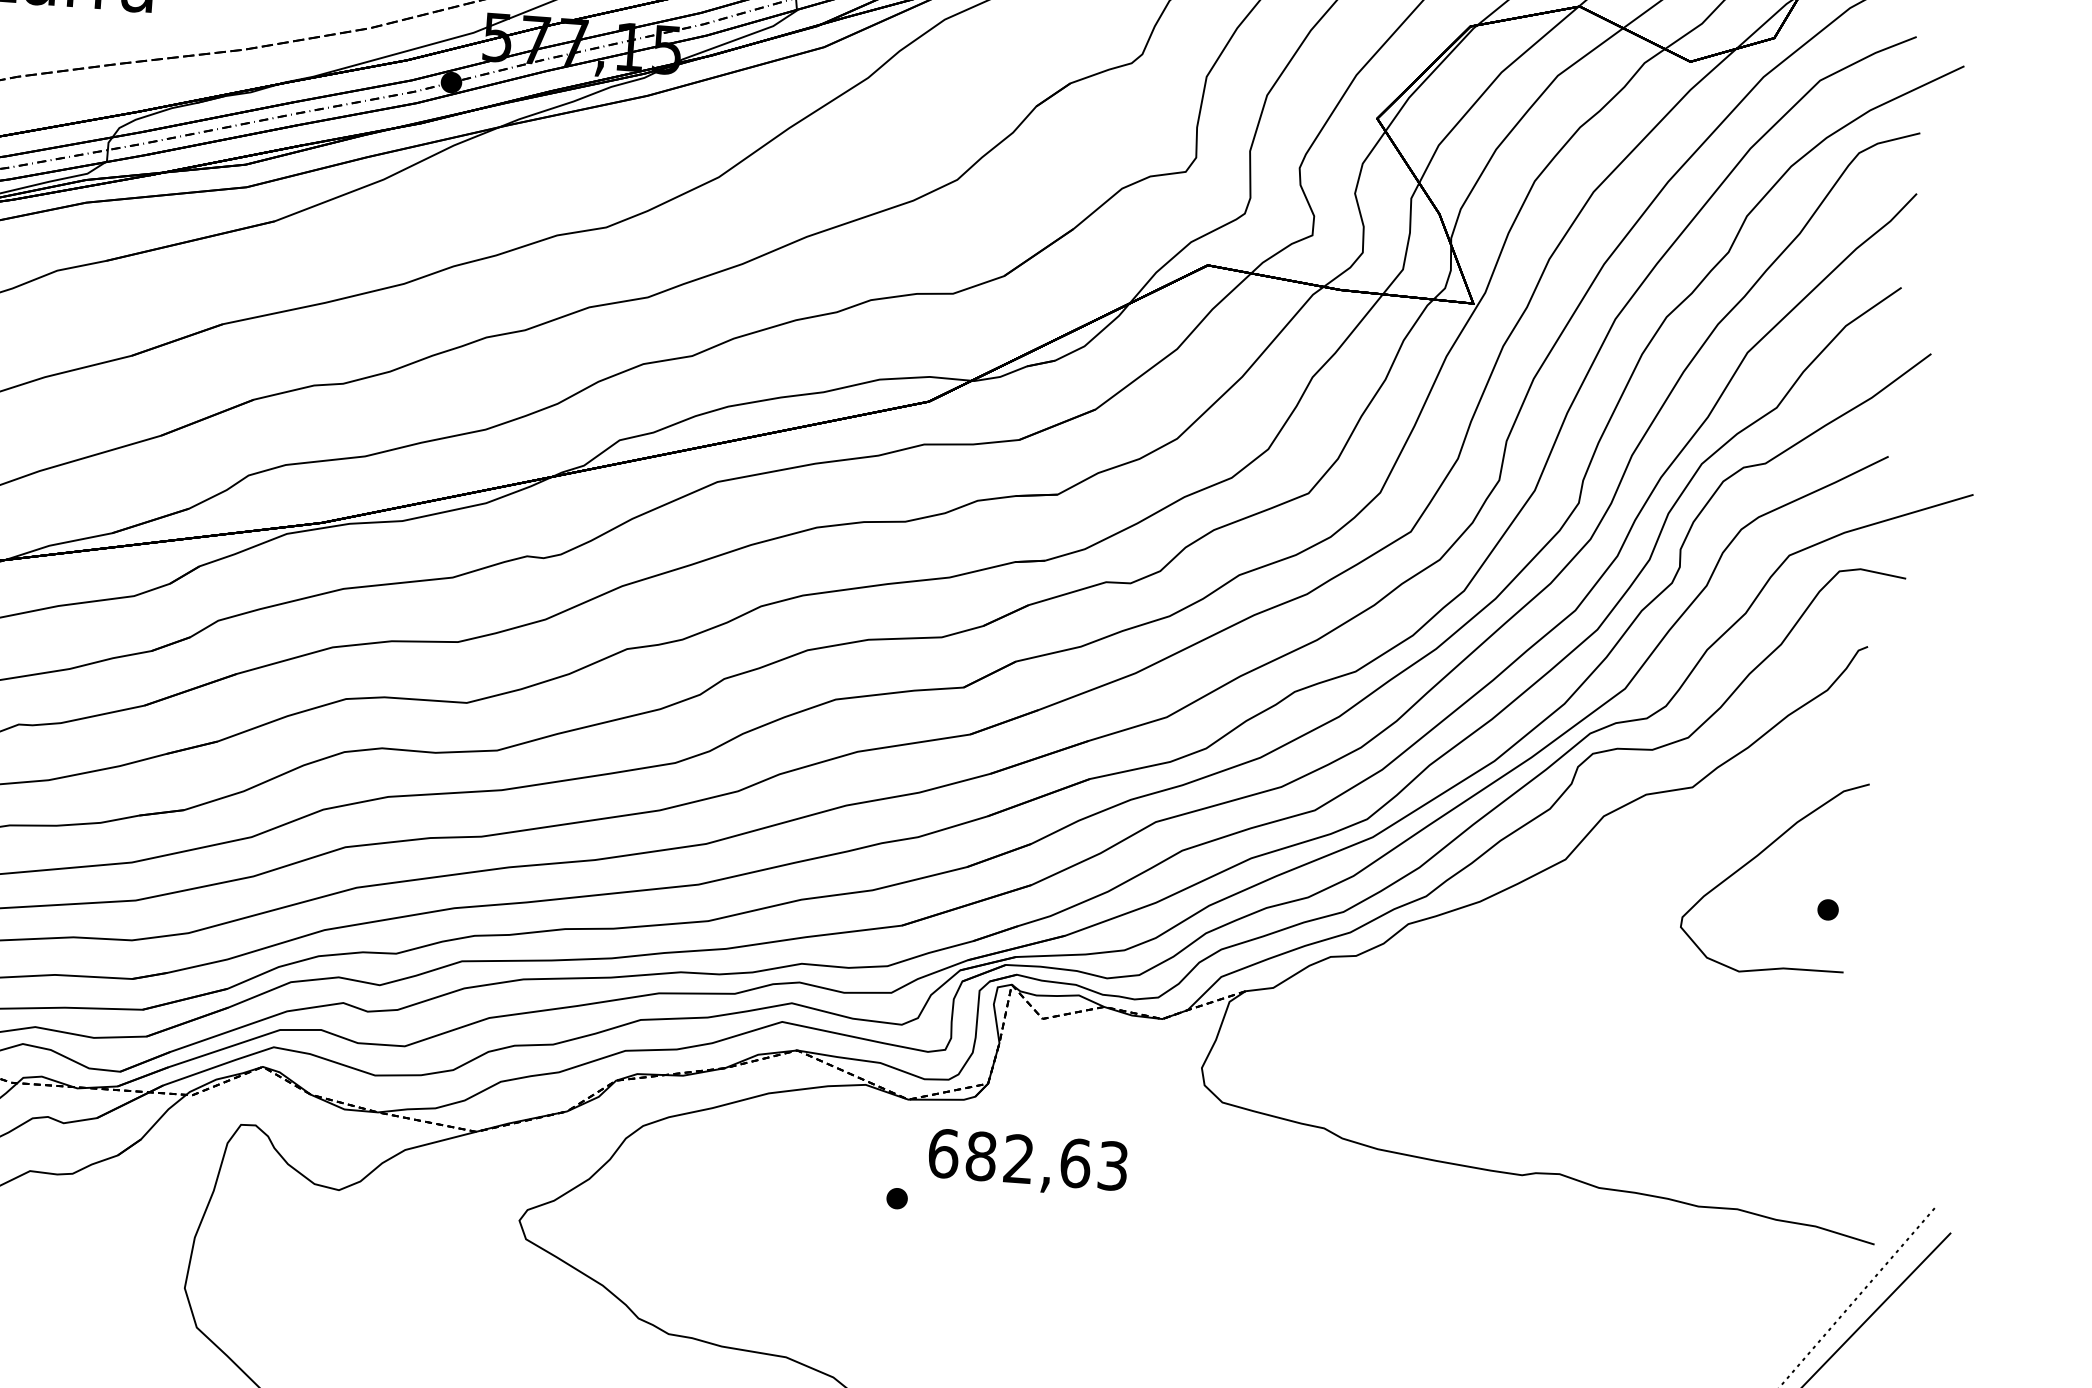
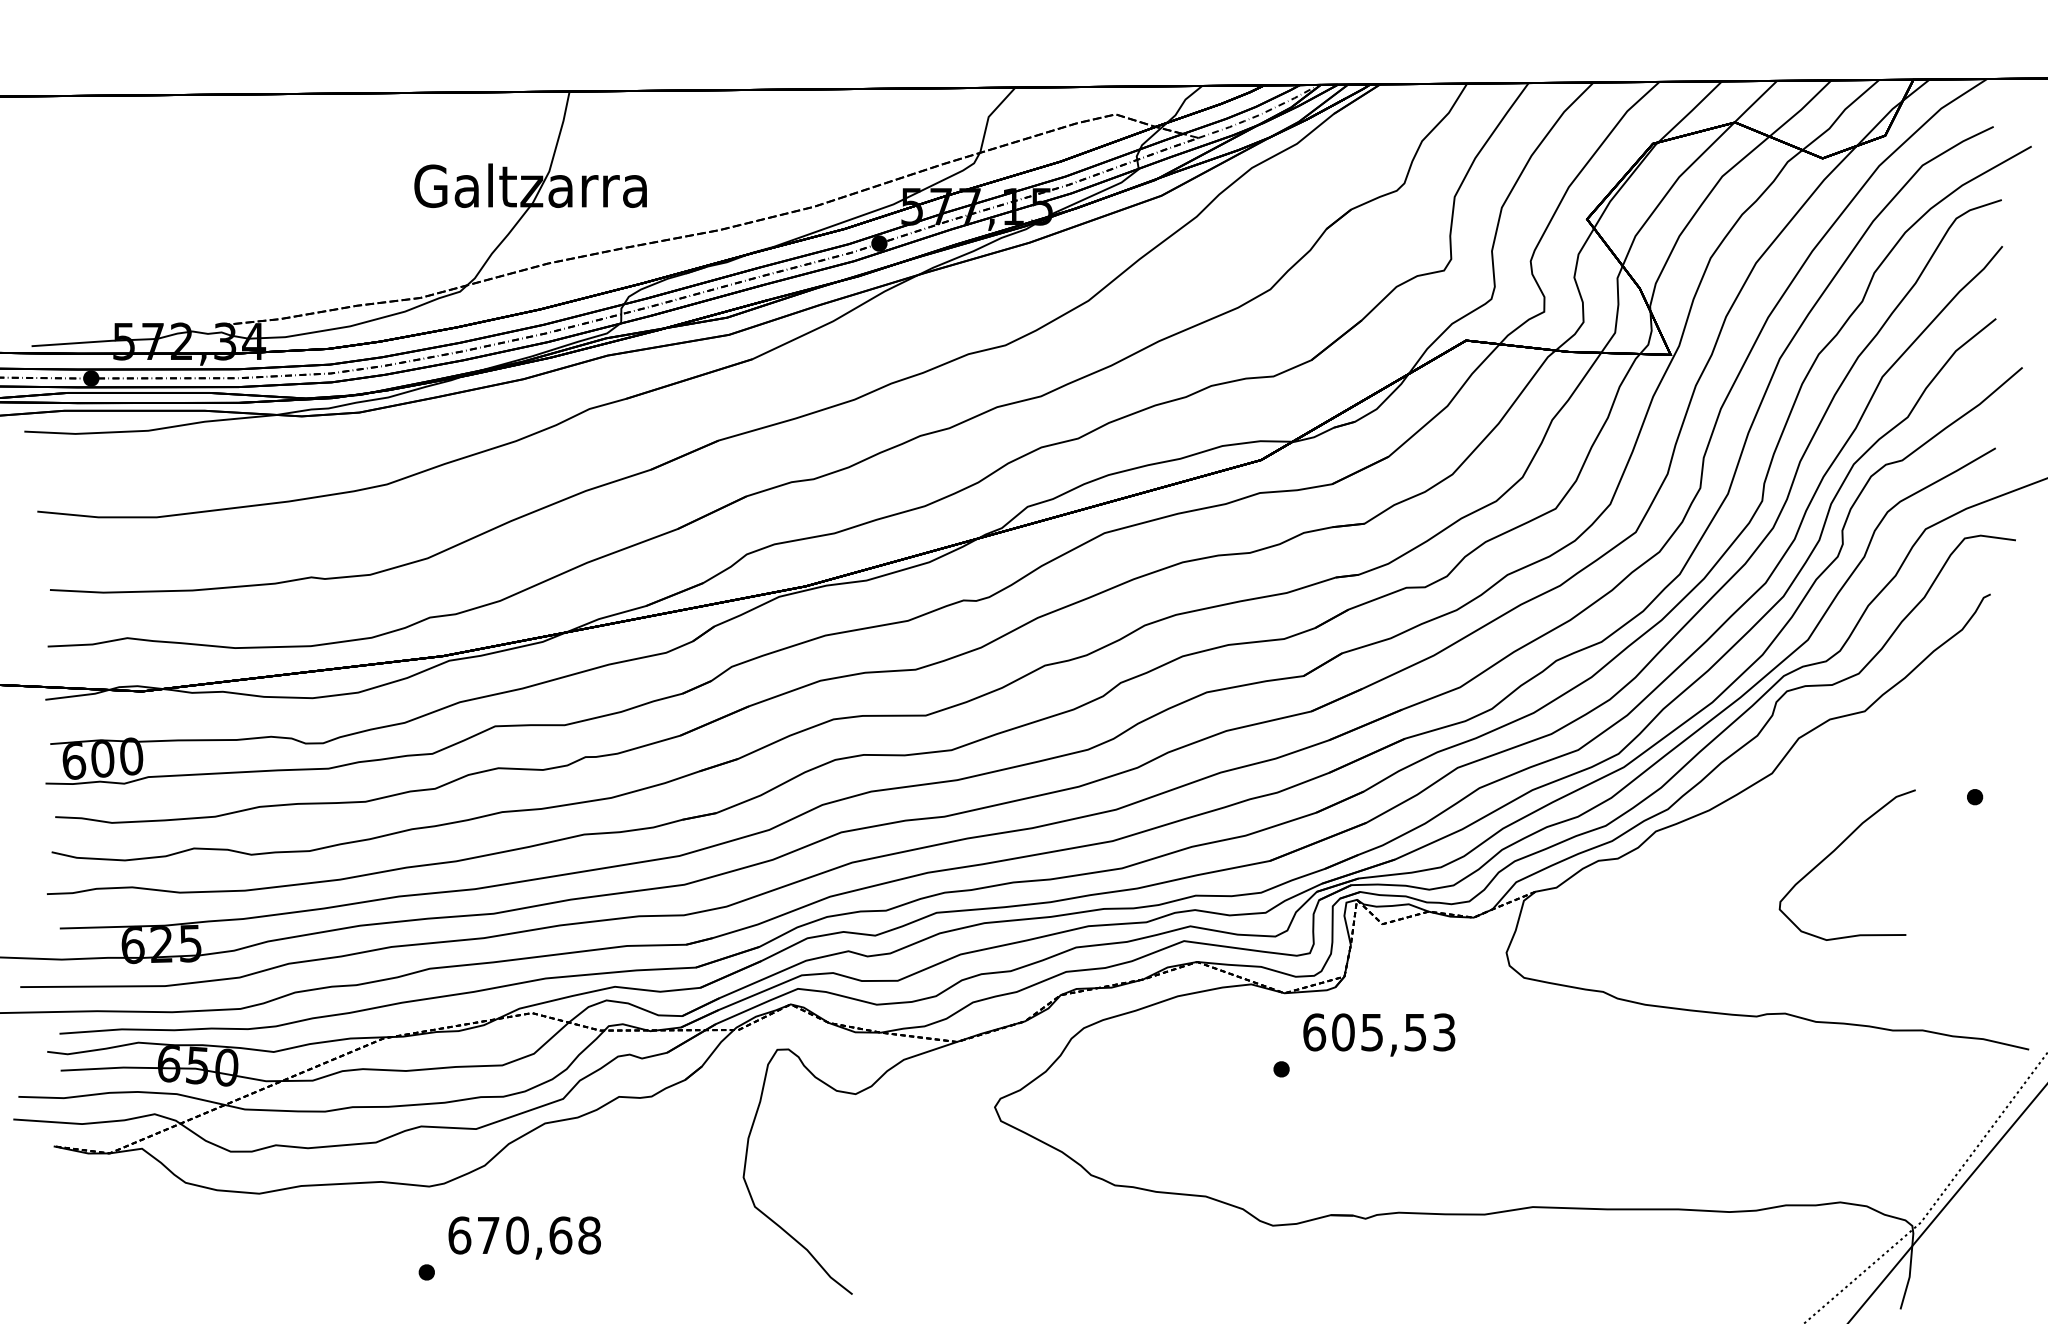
curve: (1757, 856) -> (1834, 851), moved
text: (1028, 1159) -> (1379, 1032), 682,63 -> 605,53

